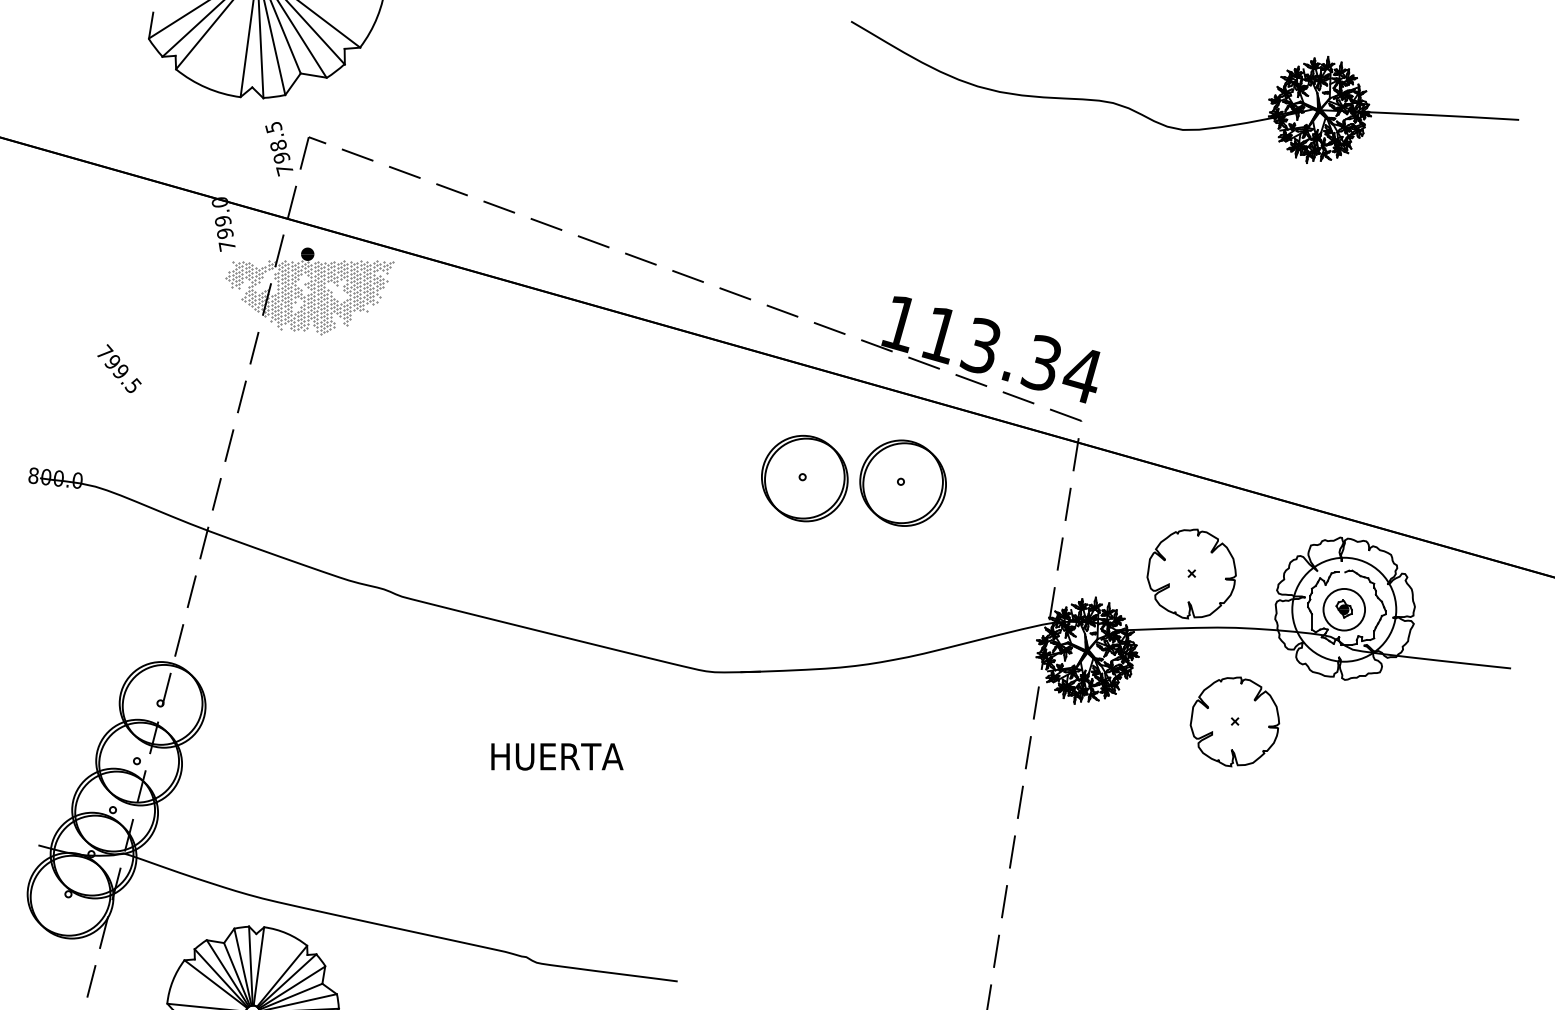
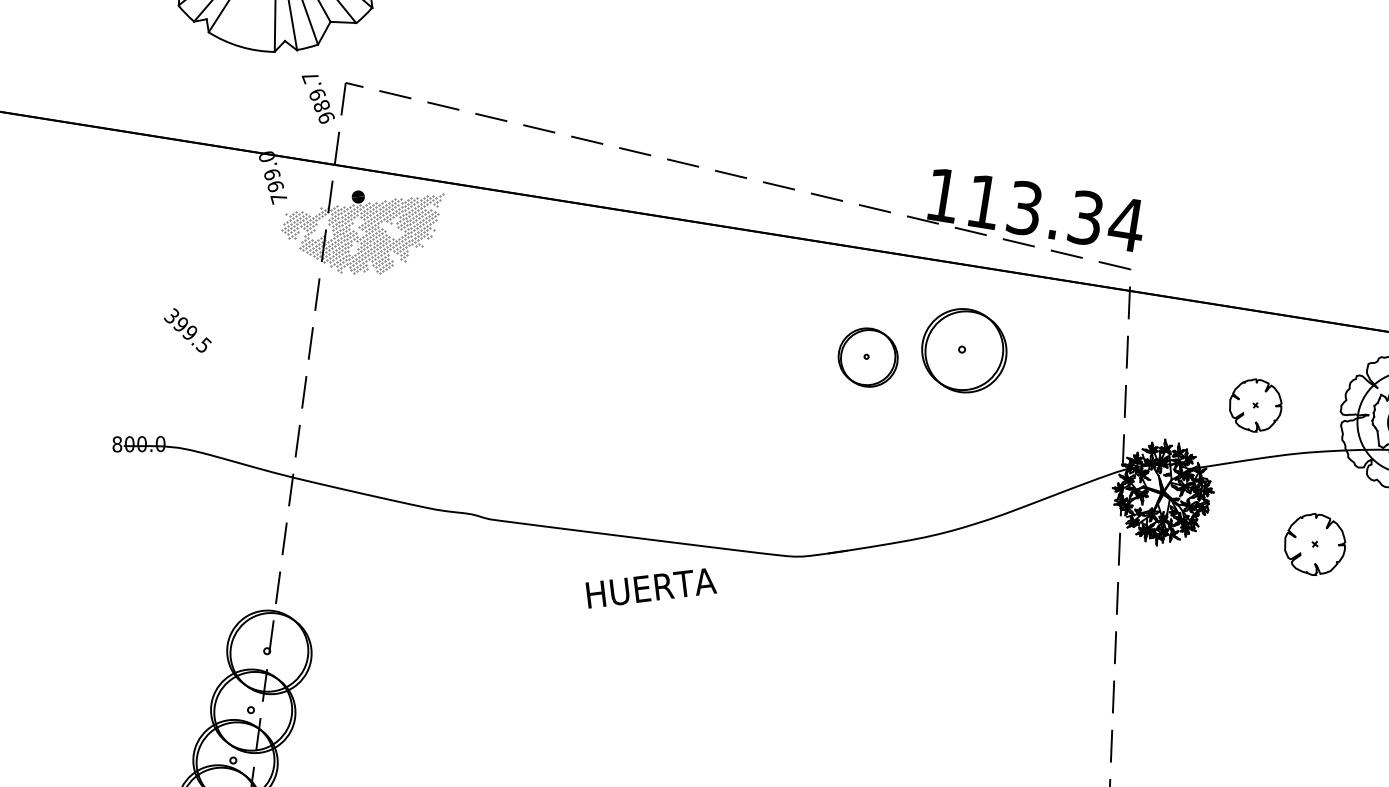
text: (279, 149) -> (318, 98), 798.5 -> 989.7
text: (104, 351) -> (171, 315), 799.5 -> 399.5
part: (804, 478) -> (867, 357), size x0.7
part: (1191, 573) -> (1255, 405), size x0.6
part: (1234, 721) -> (1314, 544), size x0.7
text: (557, 756) -> (651, 587), moved

